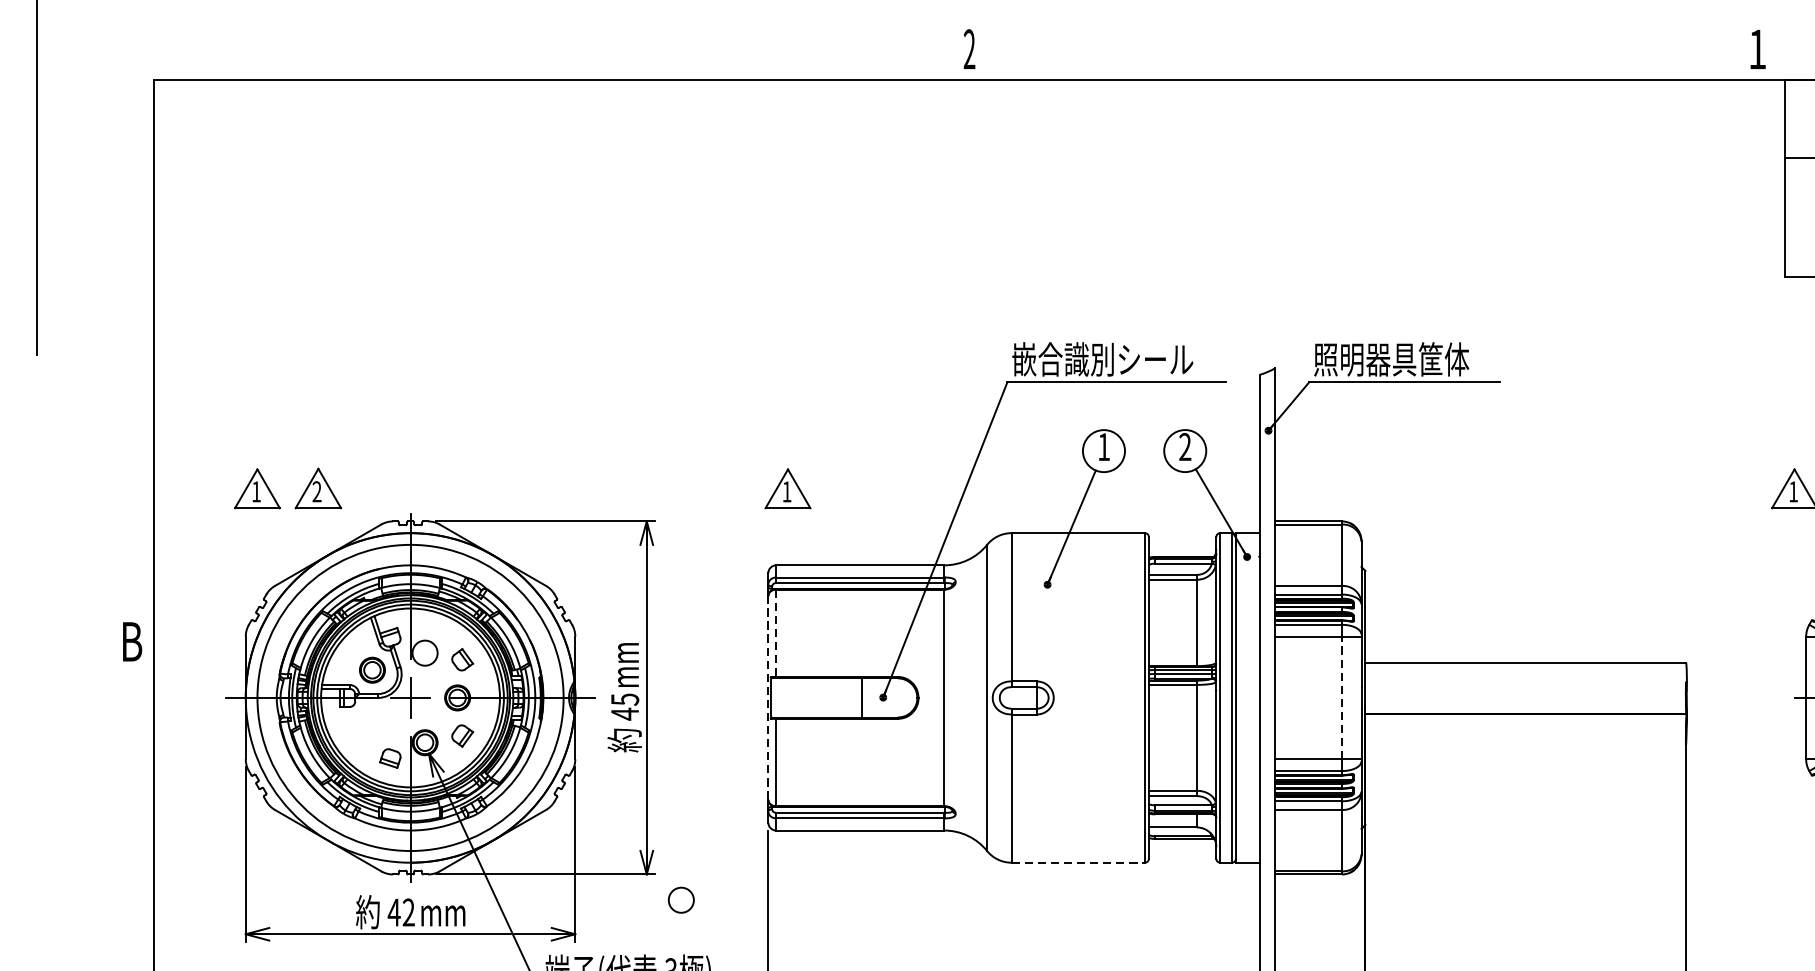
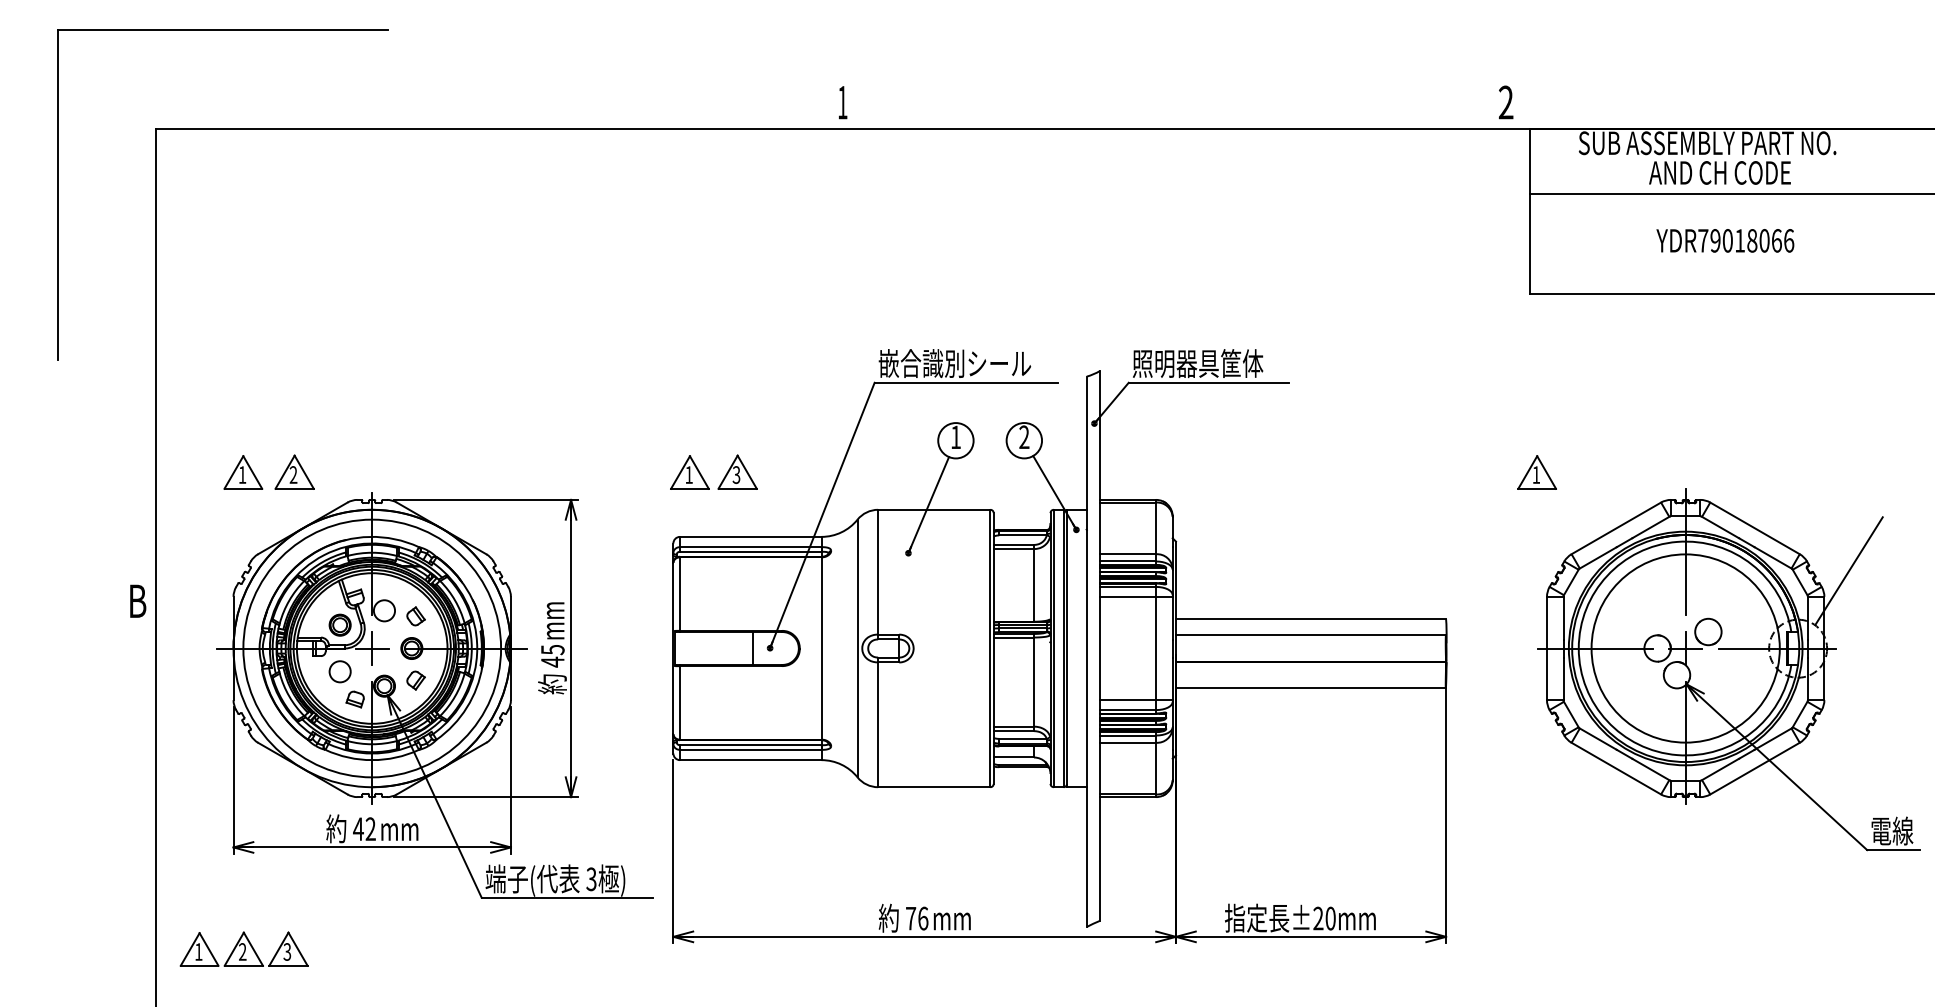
text: (969, 49) -> (842, 102), 2 -> 1
text: (1756, 49) -> (1505, 102), 1 -> 2
part: (844, 487) -> (737, 471), added
line: (776, 633) -> (680, 594), dashed -> solid
line: (1525, 682) -> (1310, 635), added
line: (768, 697) -> (673, 648), dashed -> solid
line: (1342, 697) -> (1156, 648), dashed -> solid
line: (1525, 745) -> (1310, 688), added
line: (1078, 863) -> (934, 787), dashed -> solid
circle: (680, 899) -> (339, 671), moved

